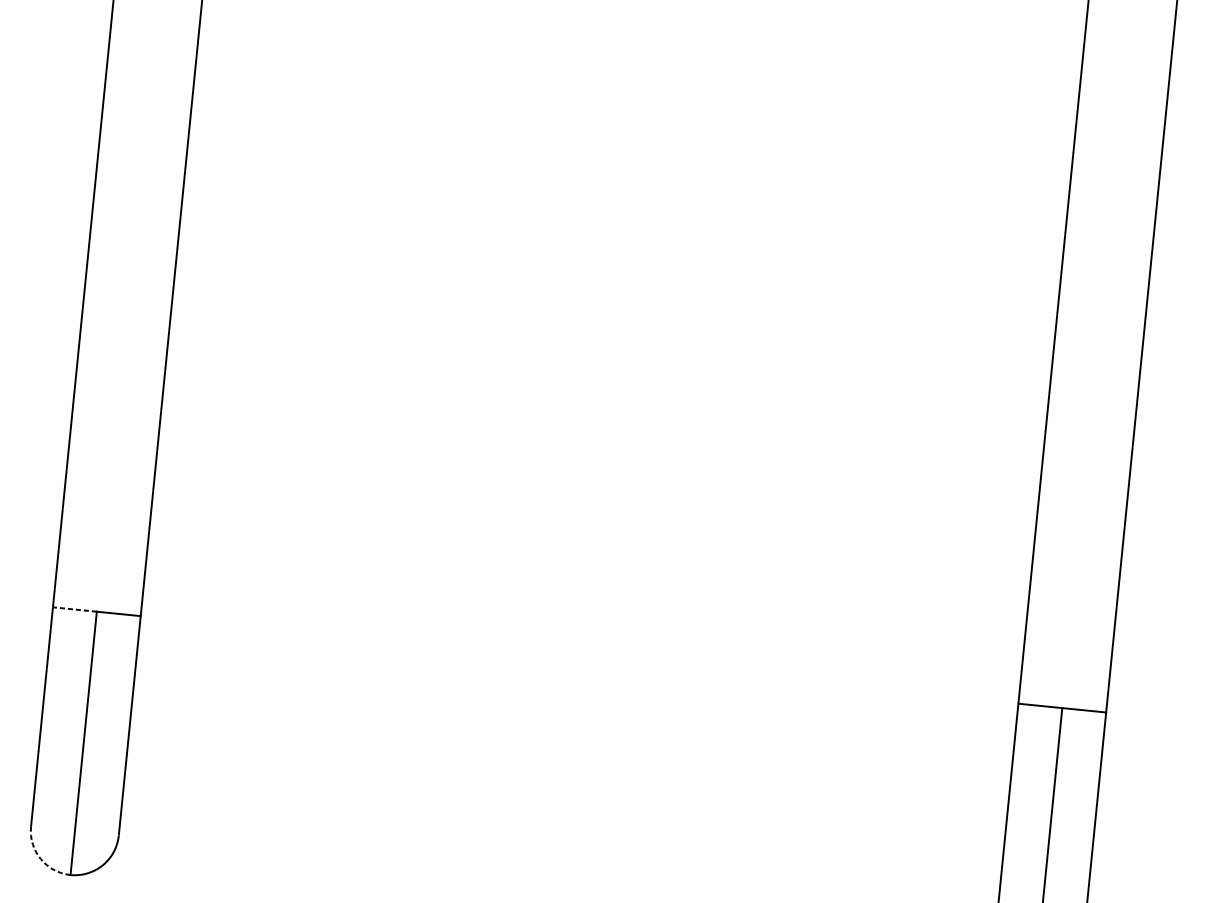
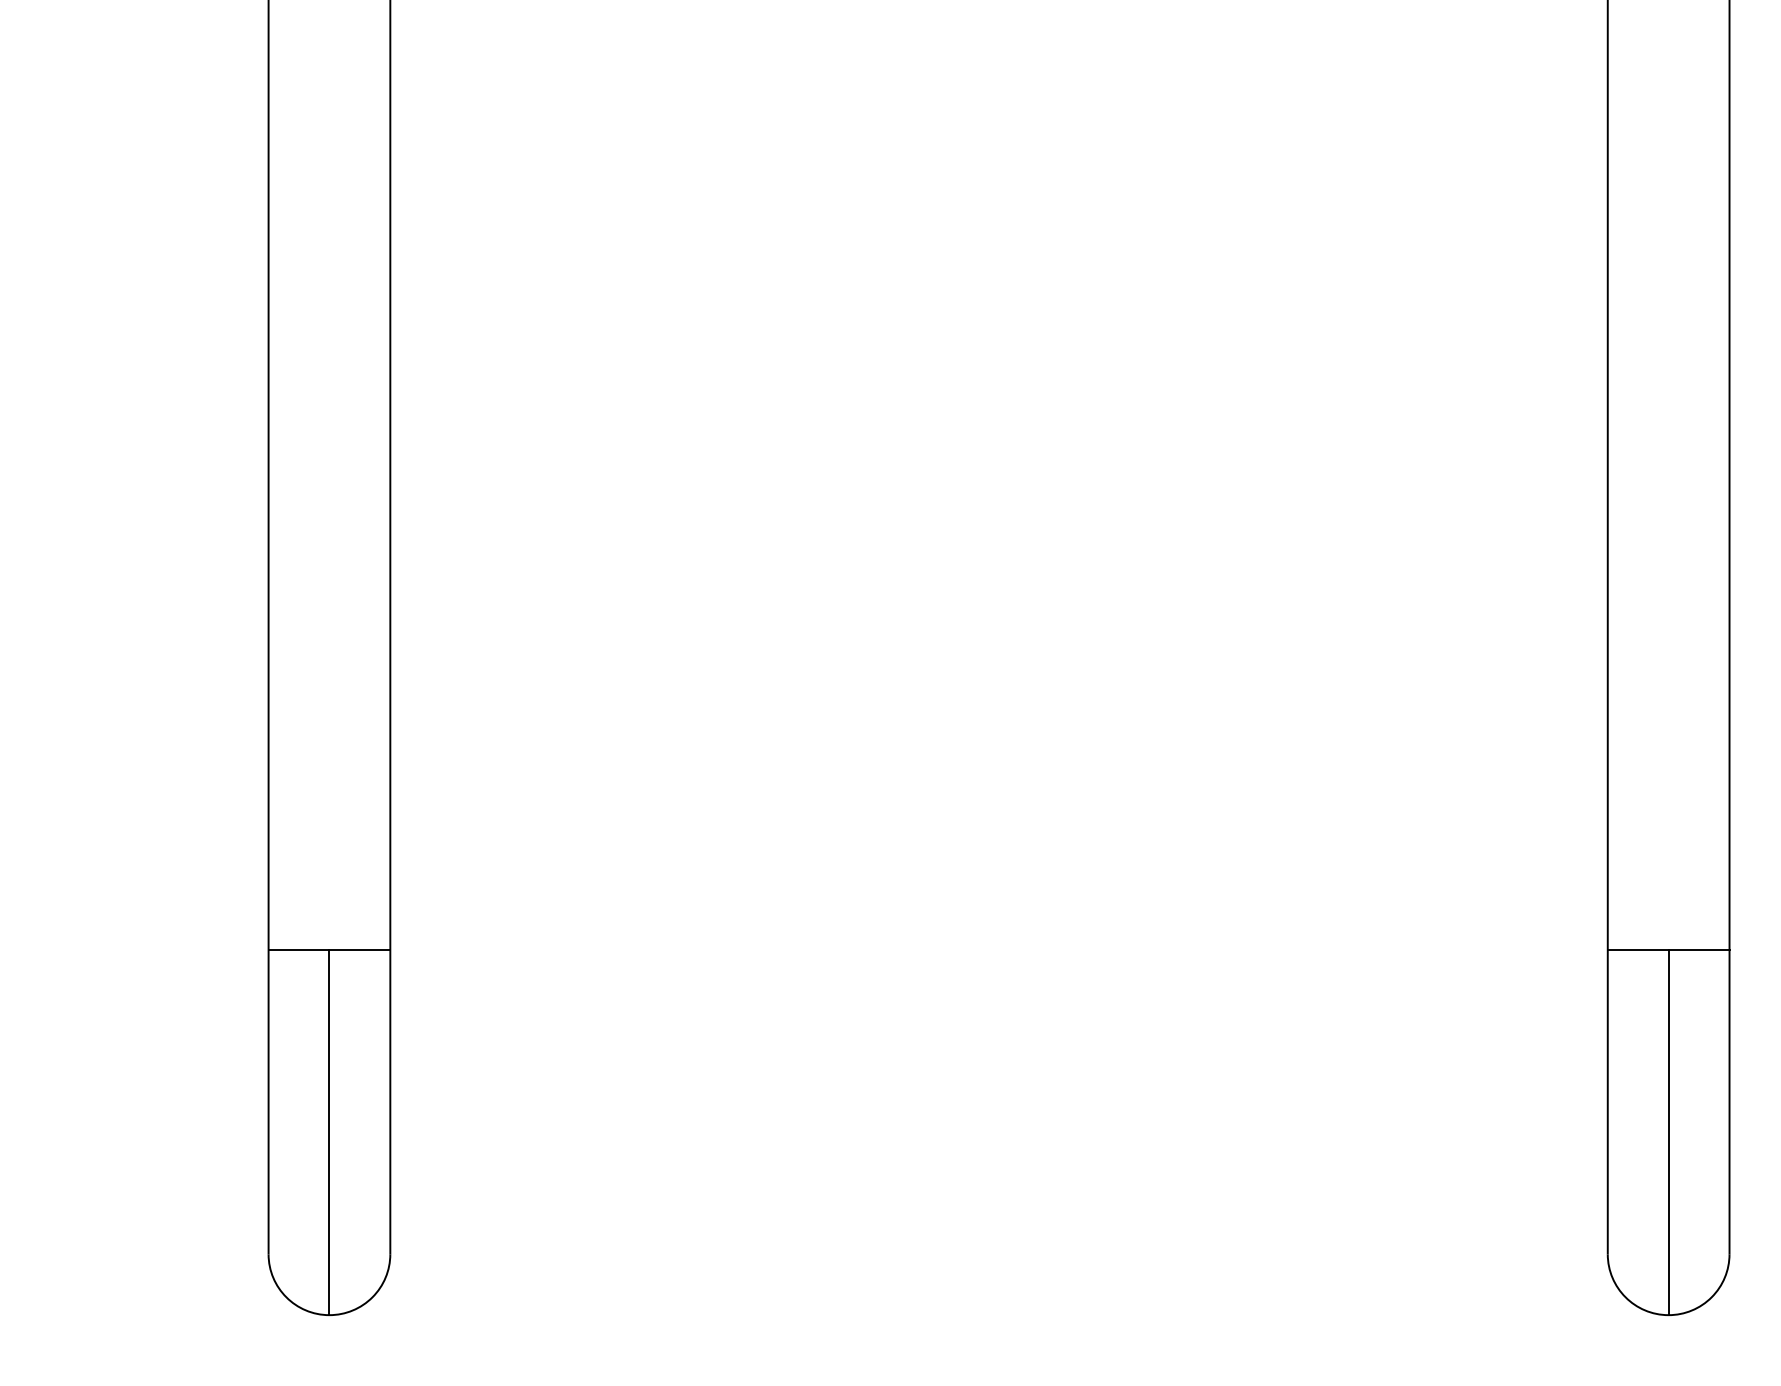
line: (74, 609) -> (298, 949), dashed -> solid
arc: (40, 859) -> (286, 1297), dashed -> solid

